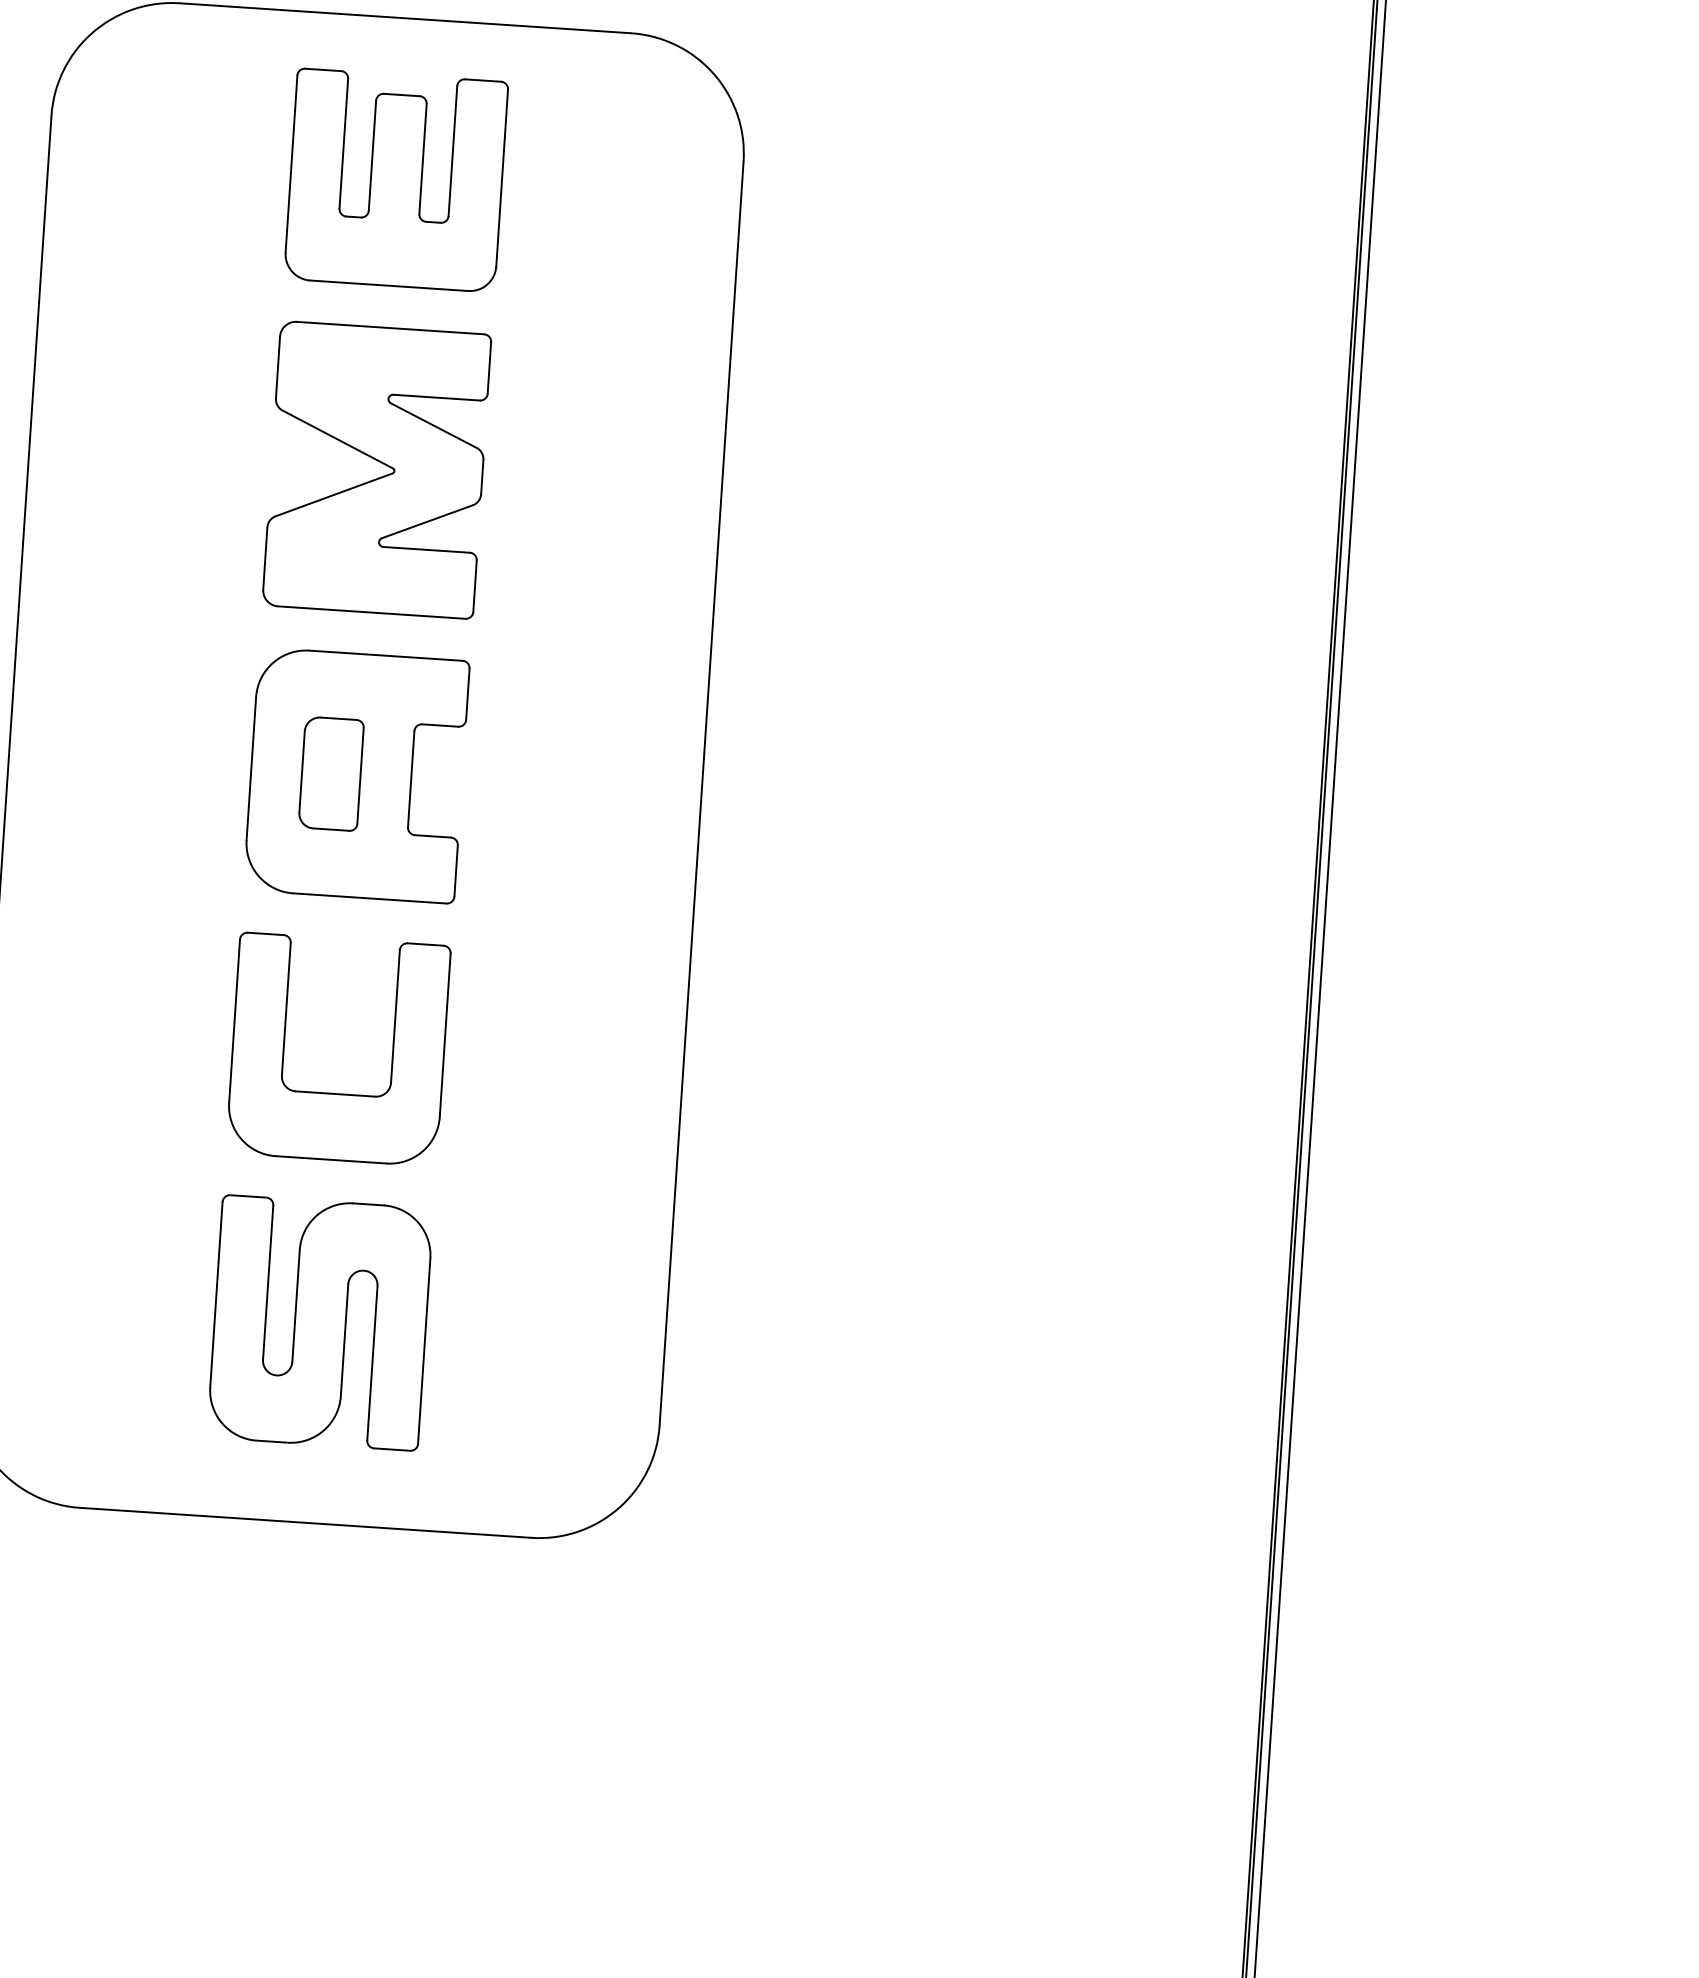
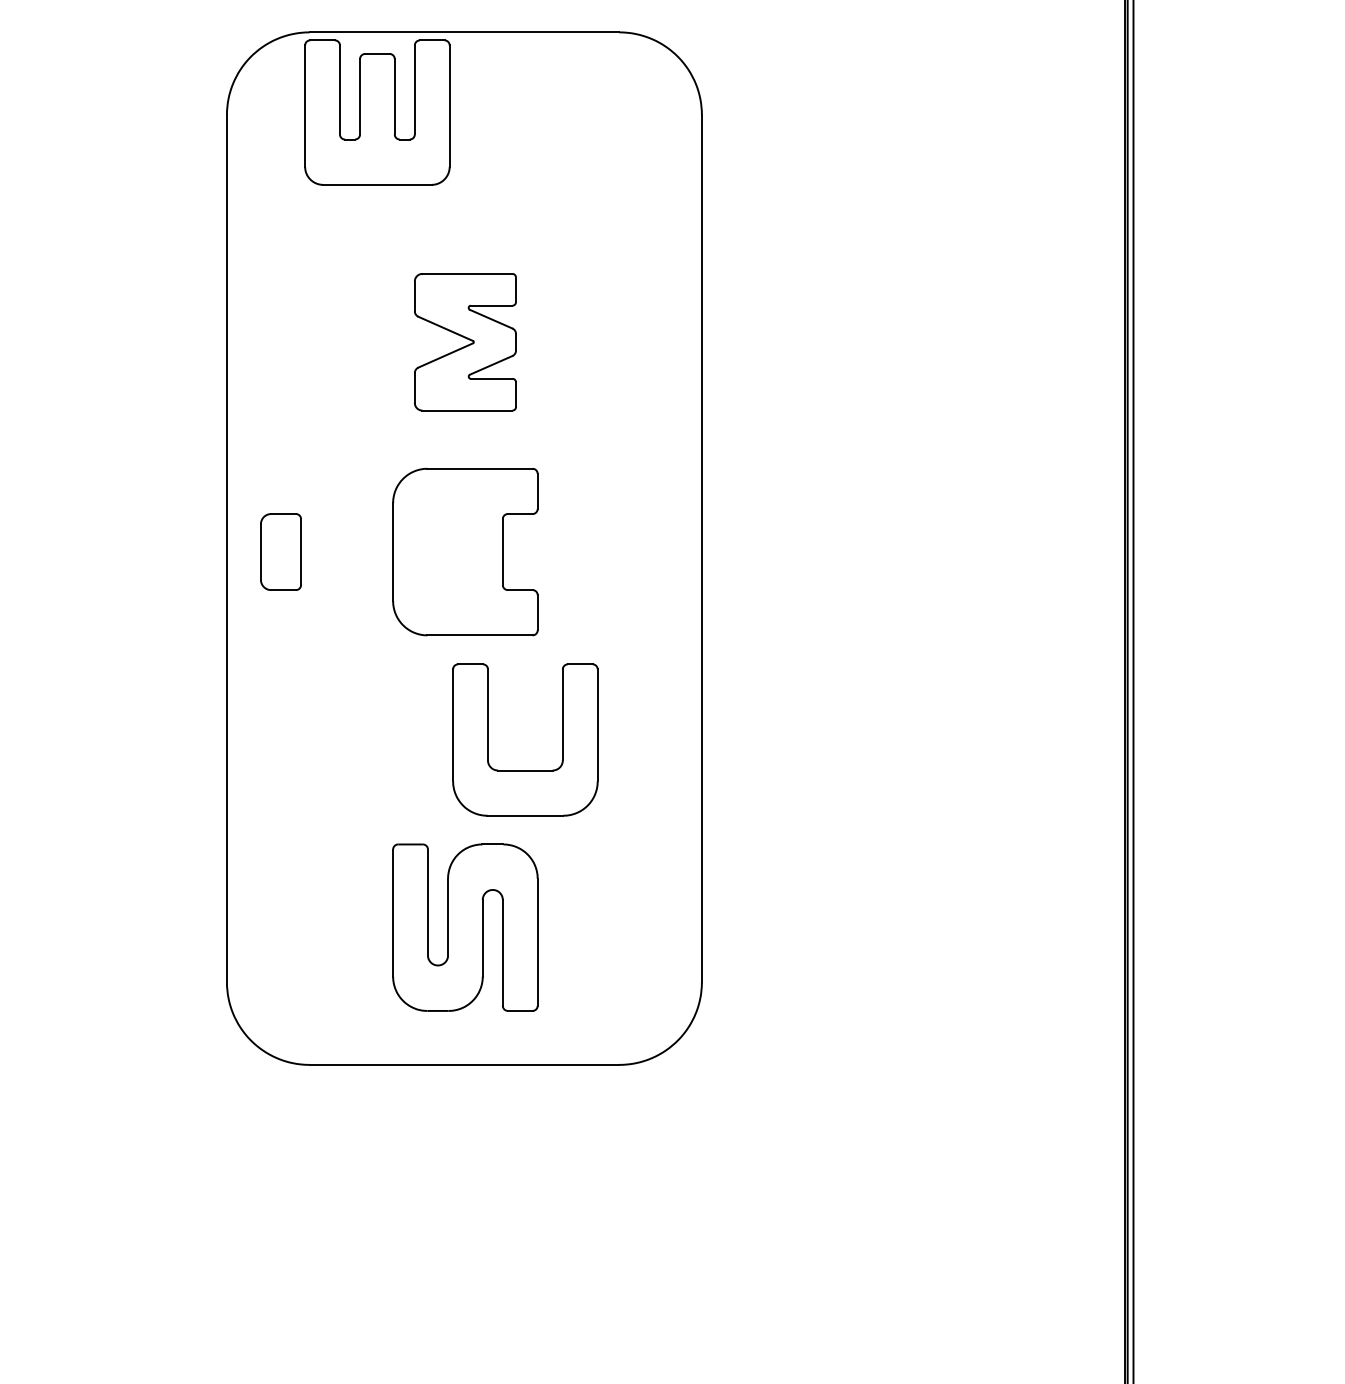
part: (396, 180) -> (377, 112), moved
part: (377, 468) -> (465, 341), size x0.7
part: (330, 773) -> (280, 551), moved
part: (335, 1093) -> (525, 770), moved

